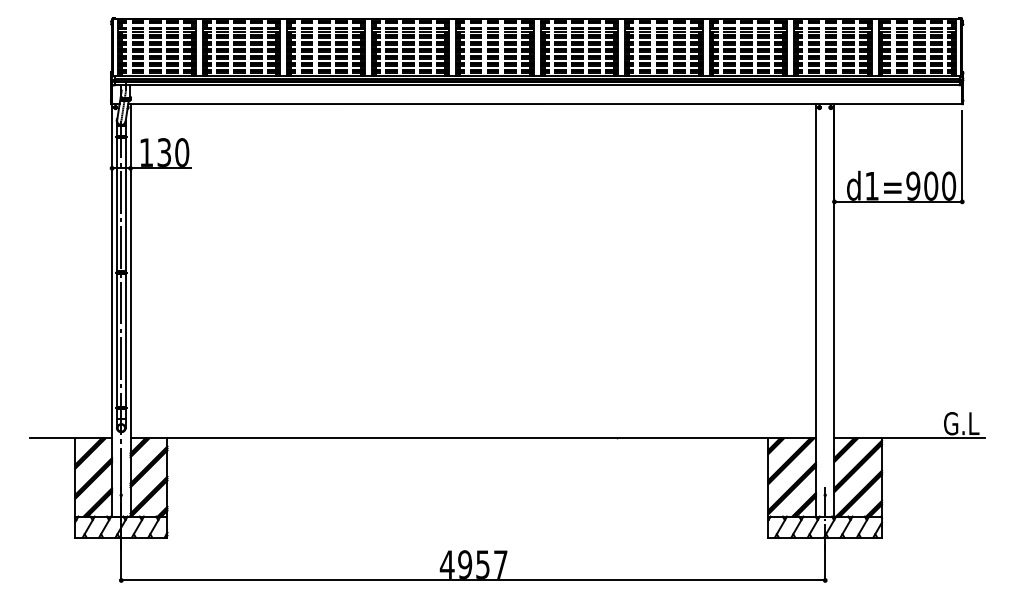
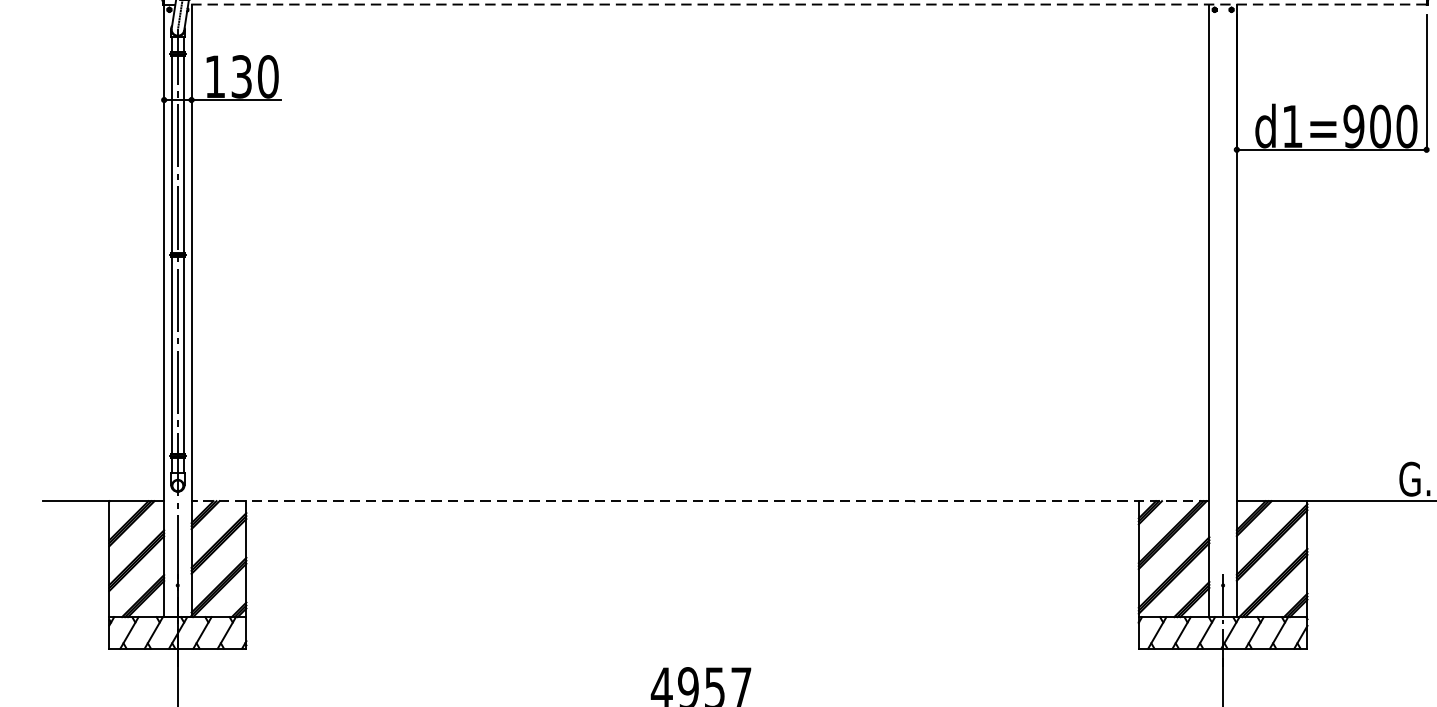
line: (545, 104) -> (807, 5), solid -> dashed
line: (473, 438) -> (700, 501), solid -> dashed

